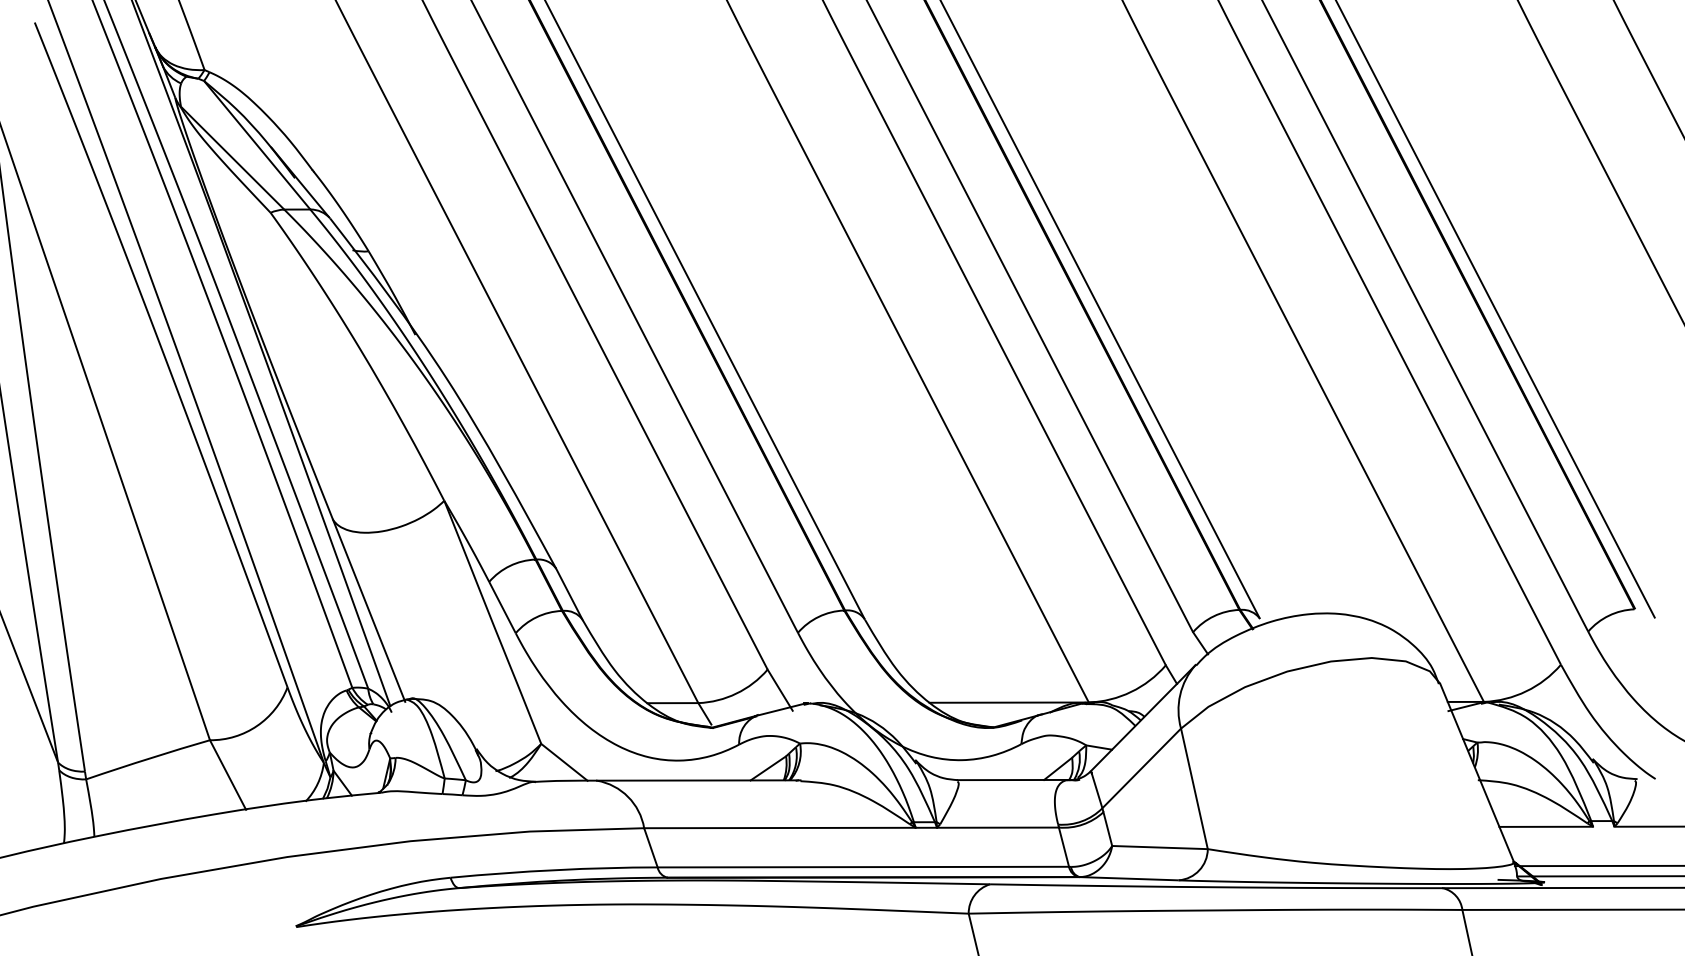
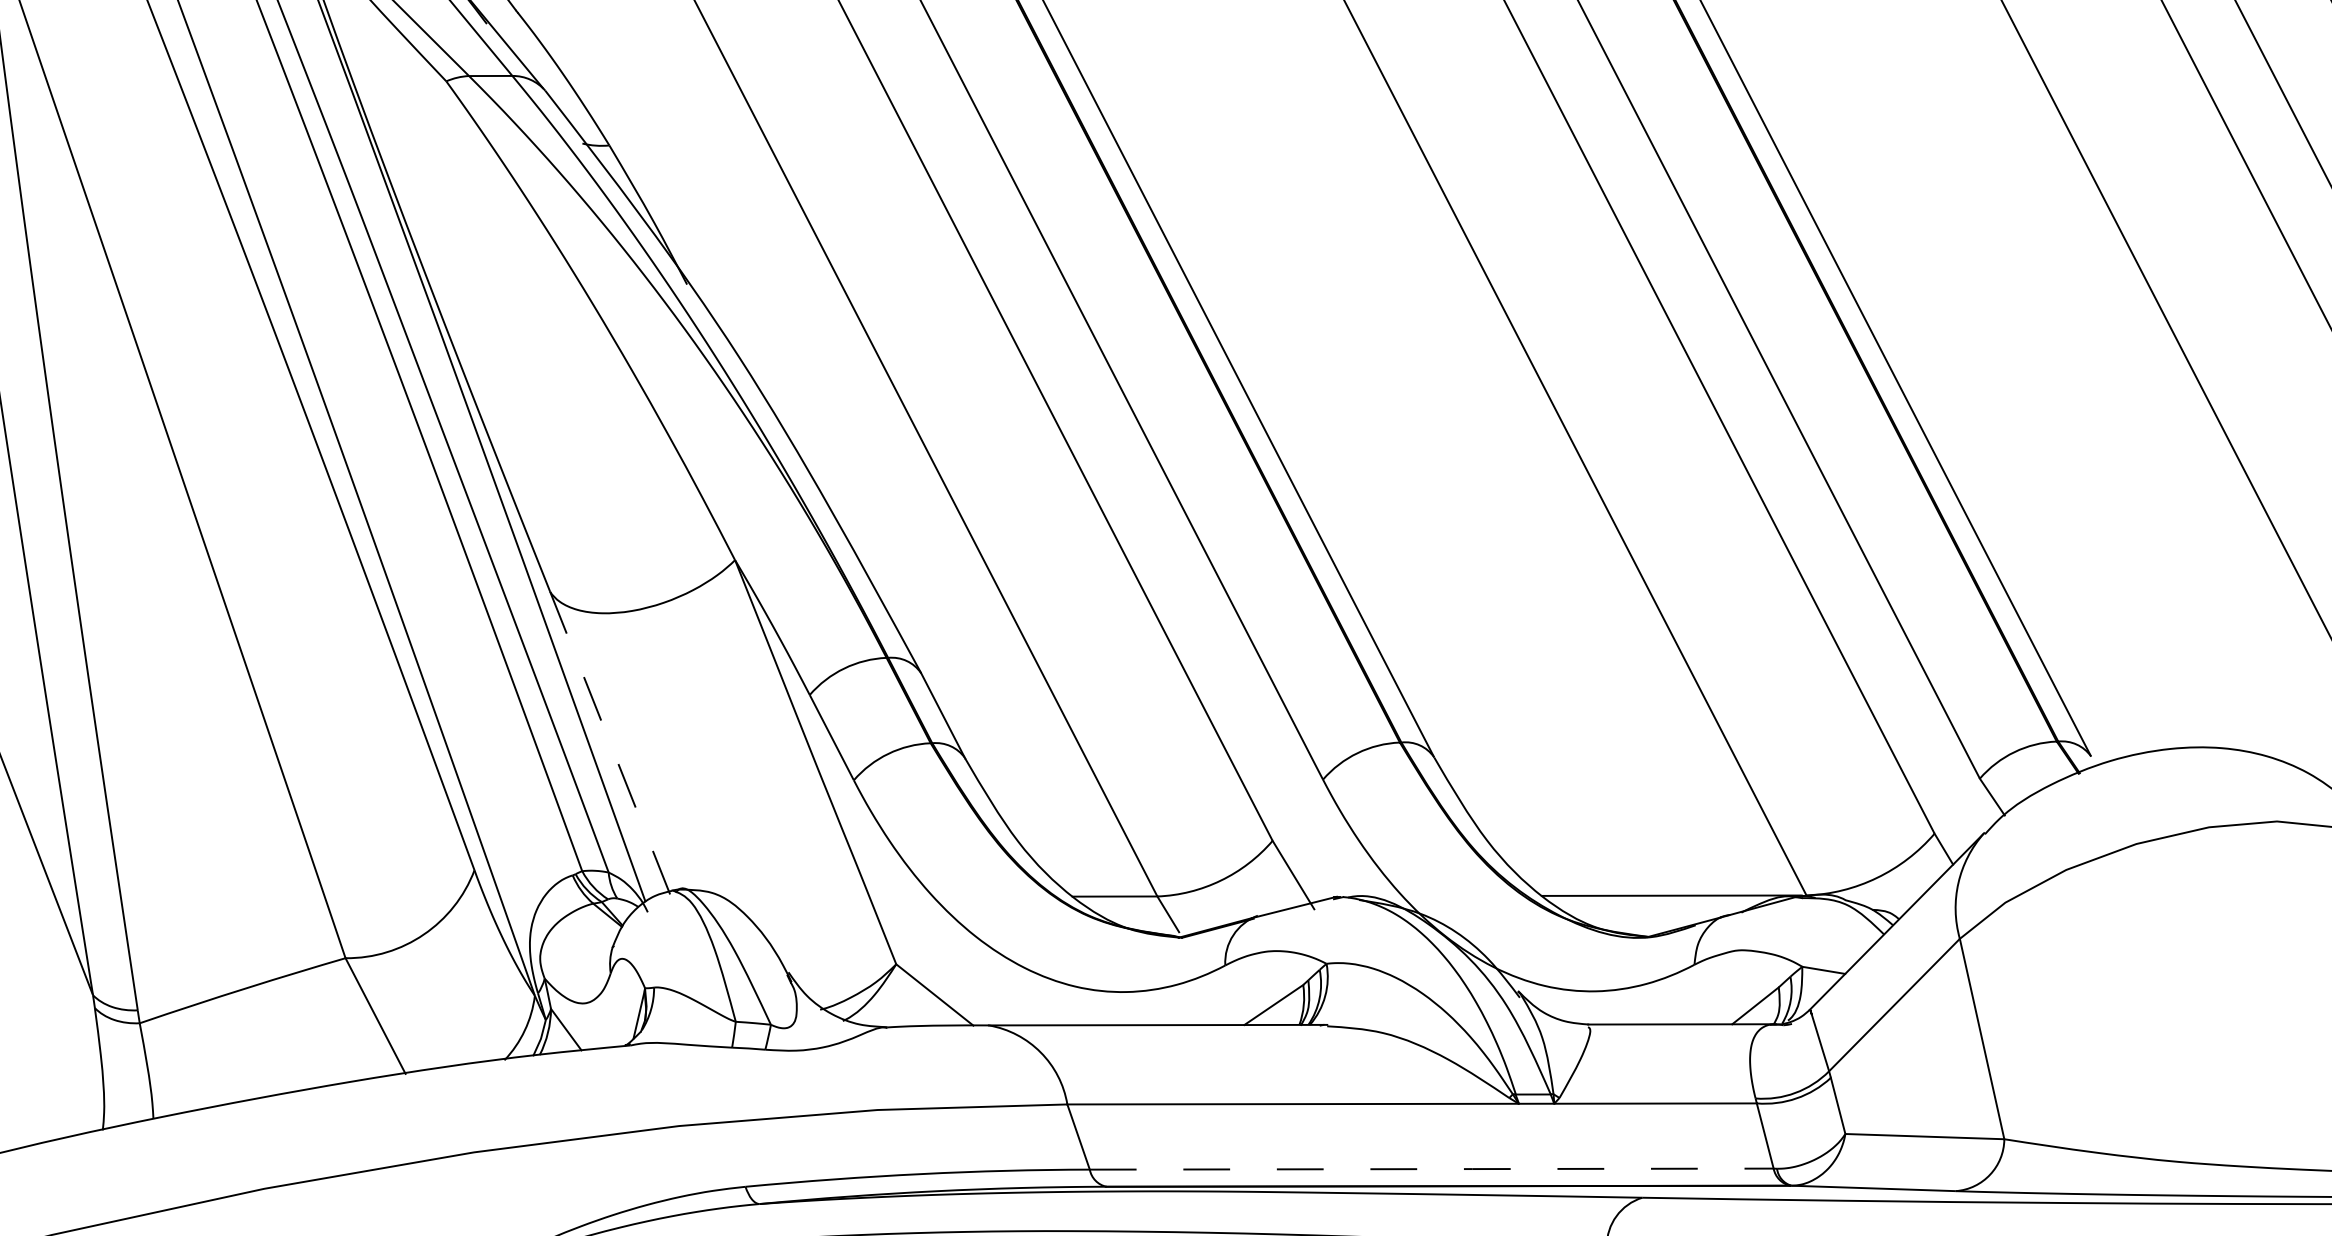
line: (369, 610) -> (610, 742), solid -> dashed
line: (864, 867) -> (1433, 1169), solid -> dashed

